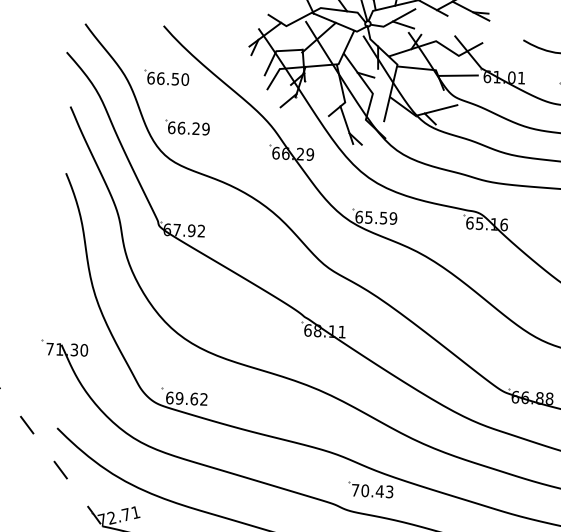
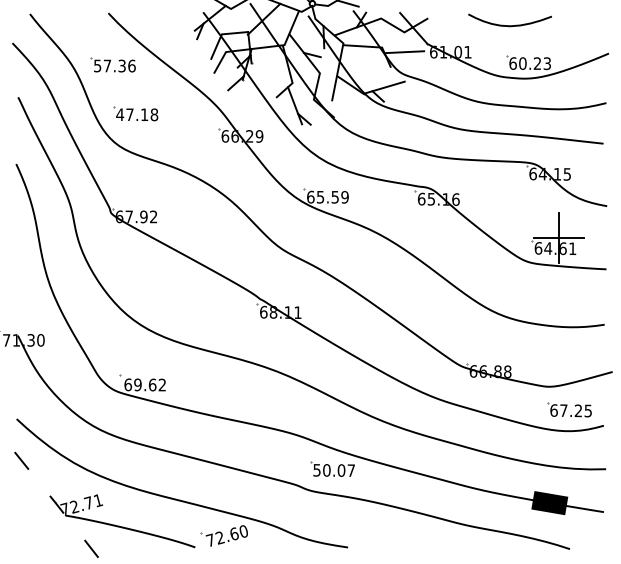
text: (167, 78) -> (114, 65), 66.50 -> 57.36
text: (189, 128) -> (137, 114), 66.29 -> 47.18
text: (371, 491) -> (333, 470), 70.43 -> 50.07

